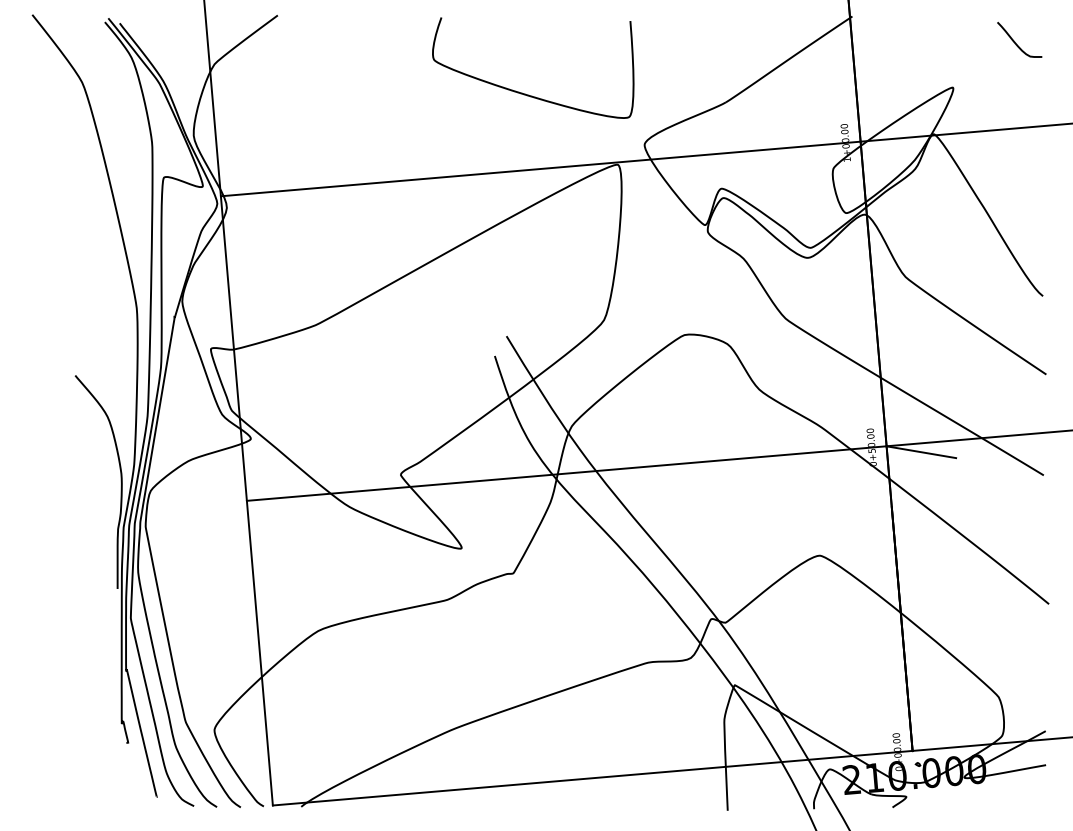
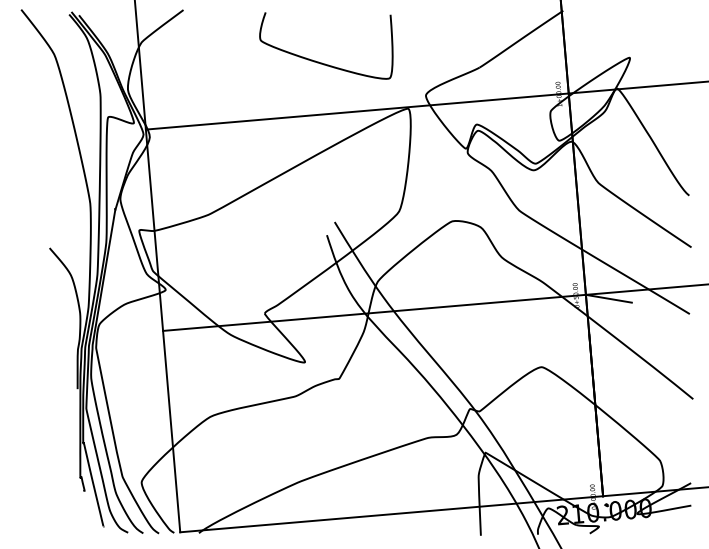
curve: (1016, 41) -> (671, 27), removed
curve: (527, 93) -> (322, 62), moved

